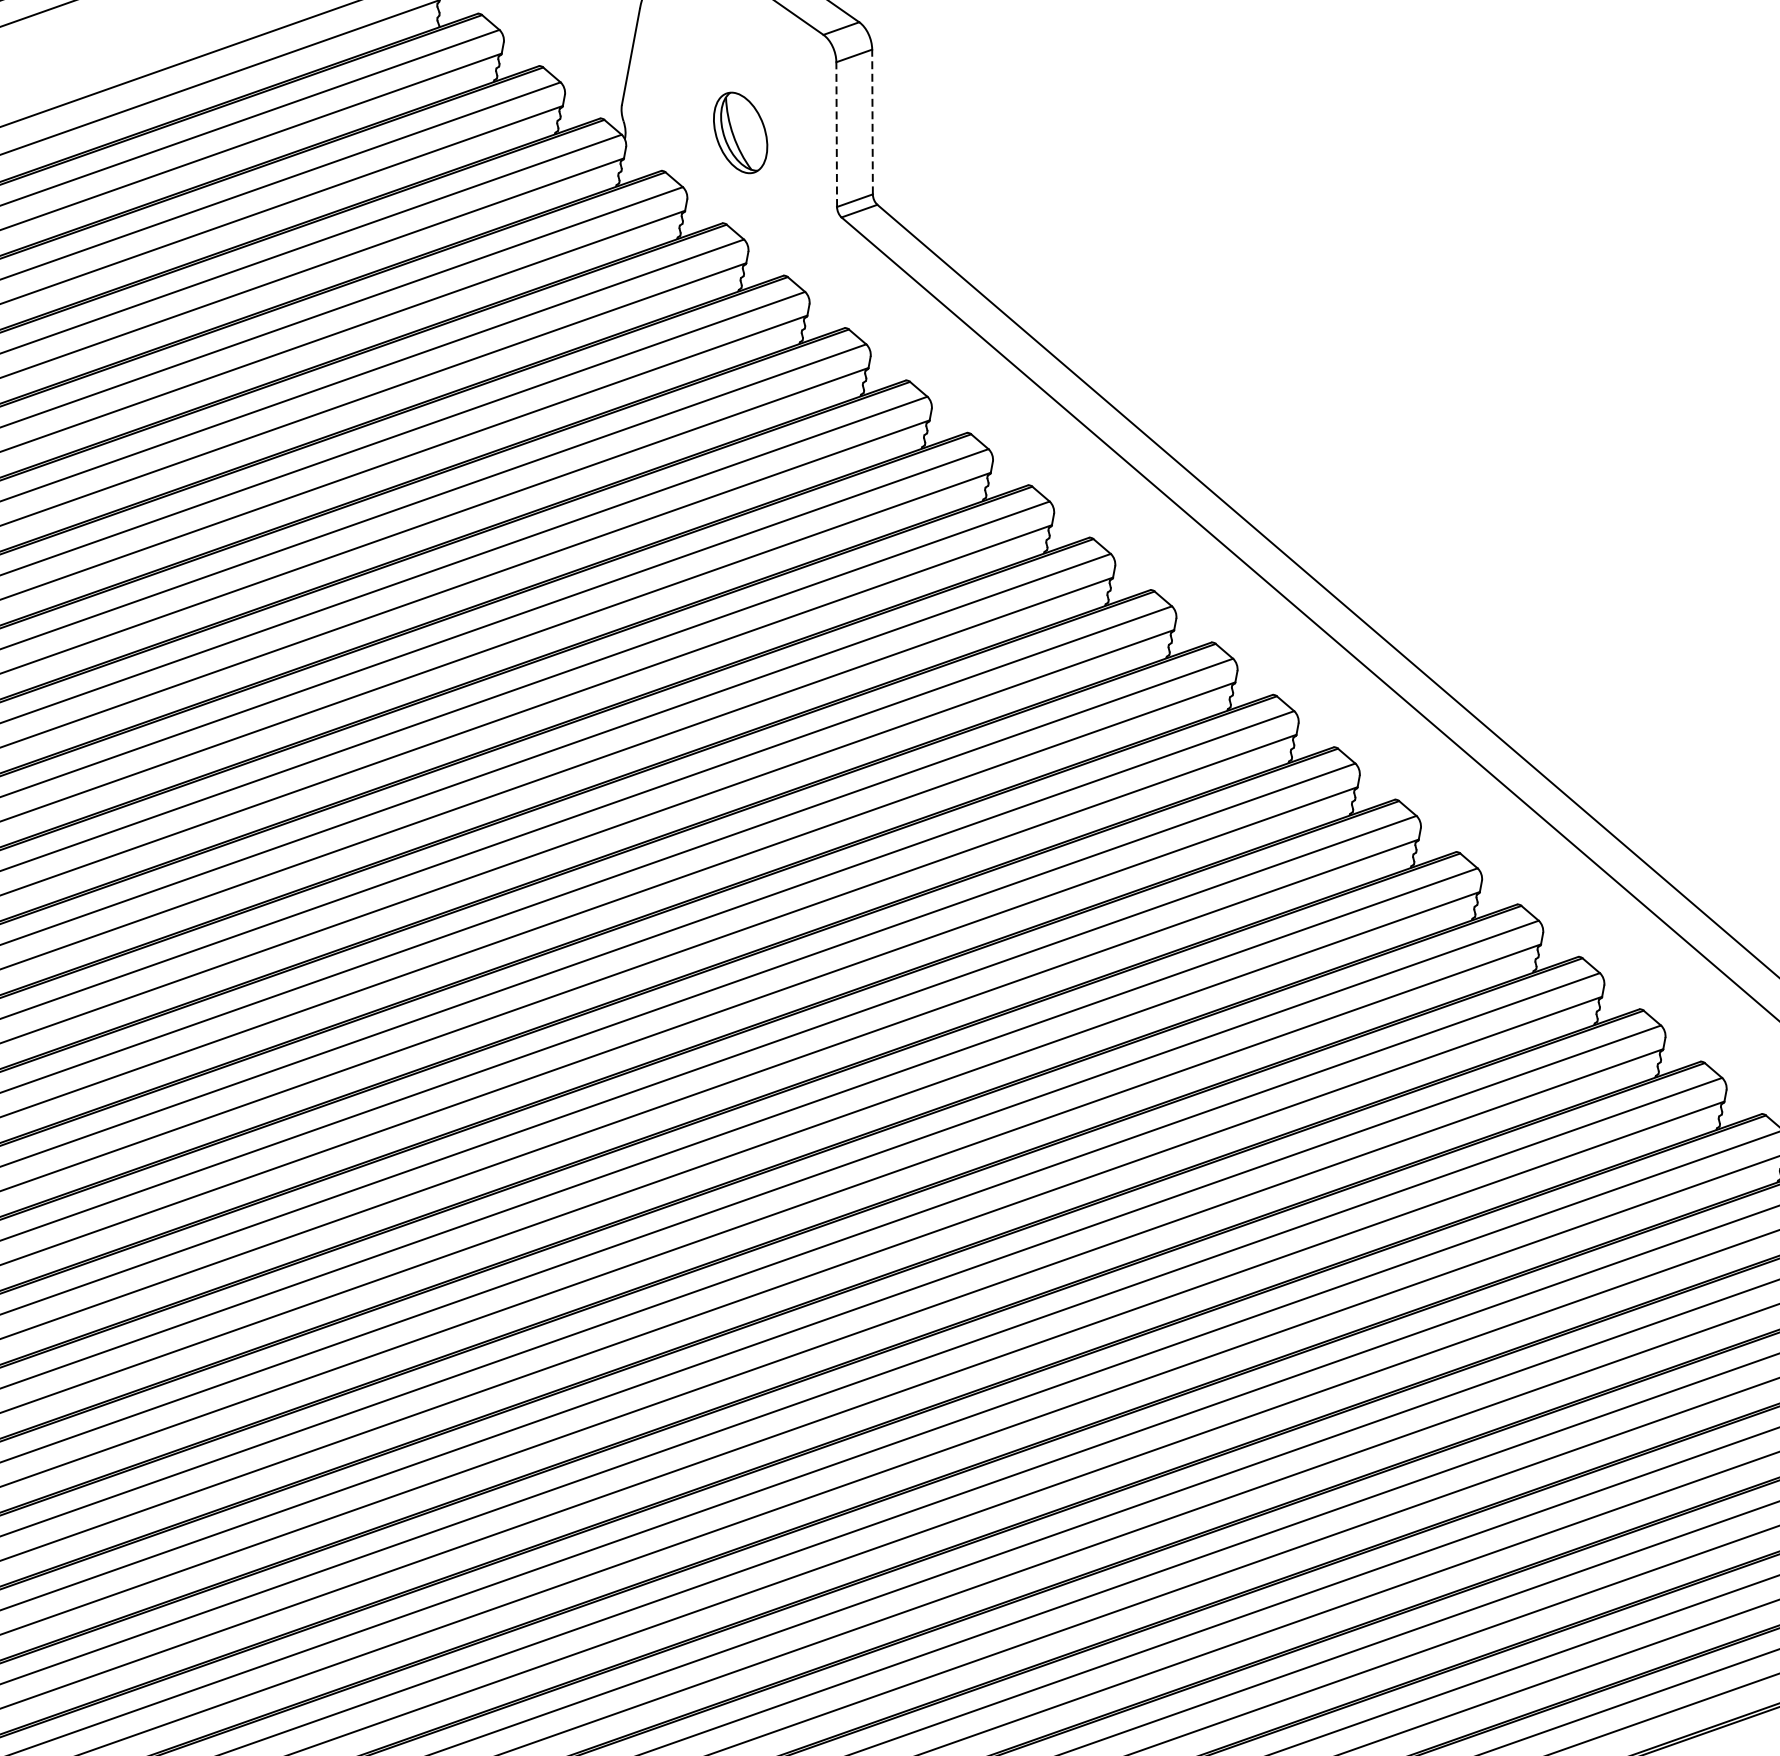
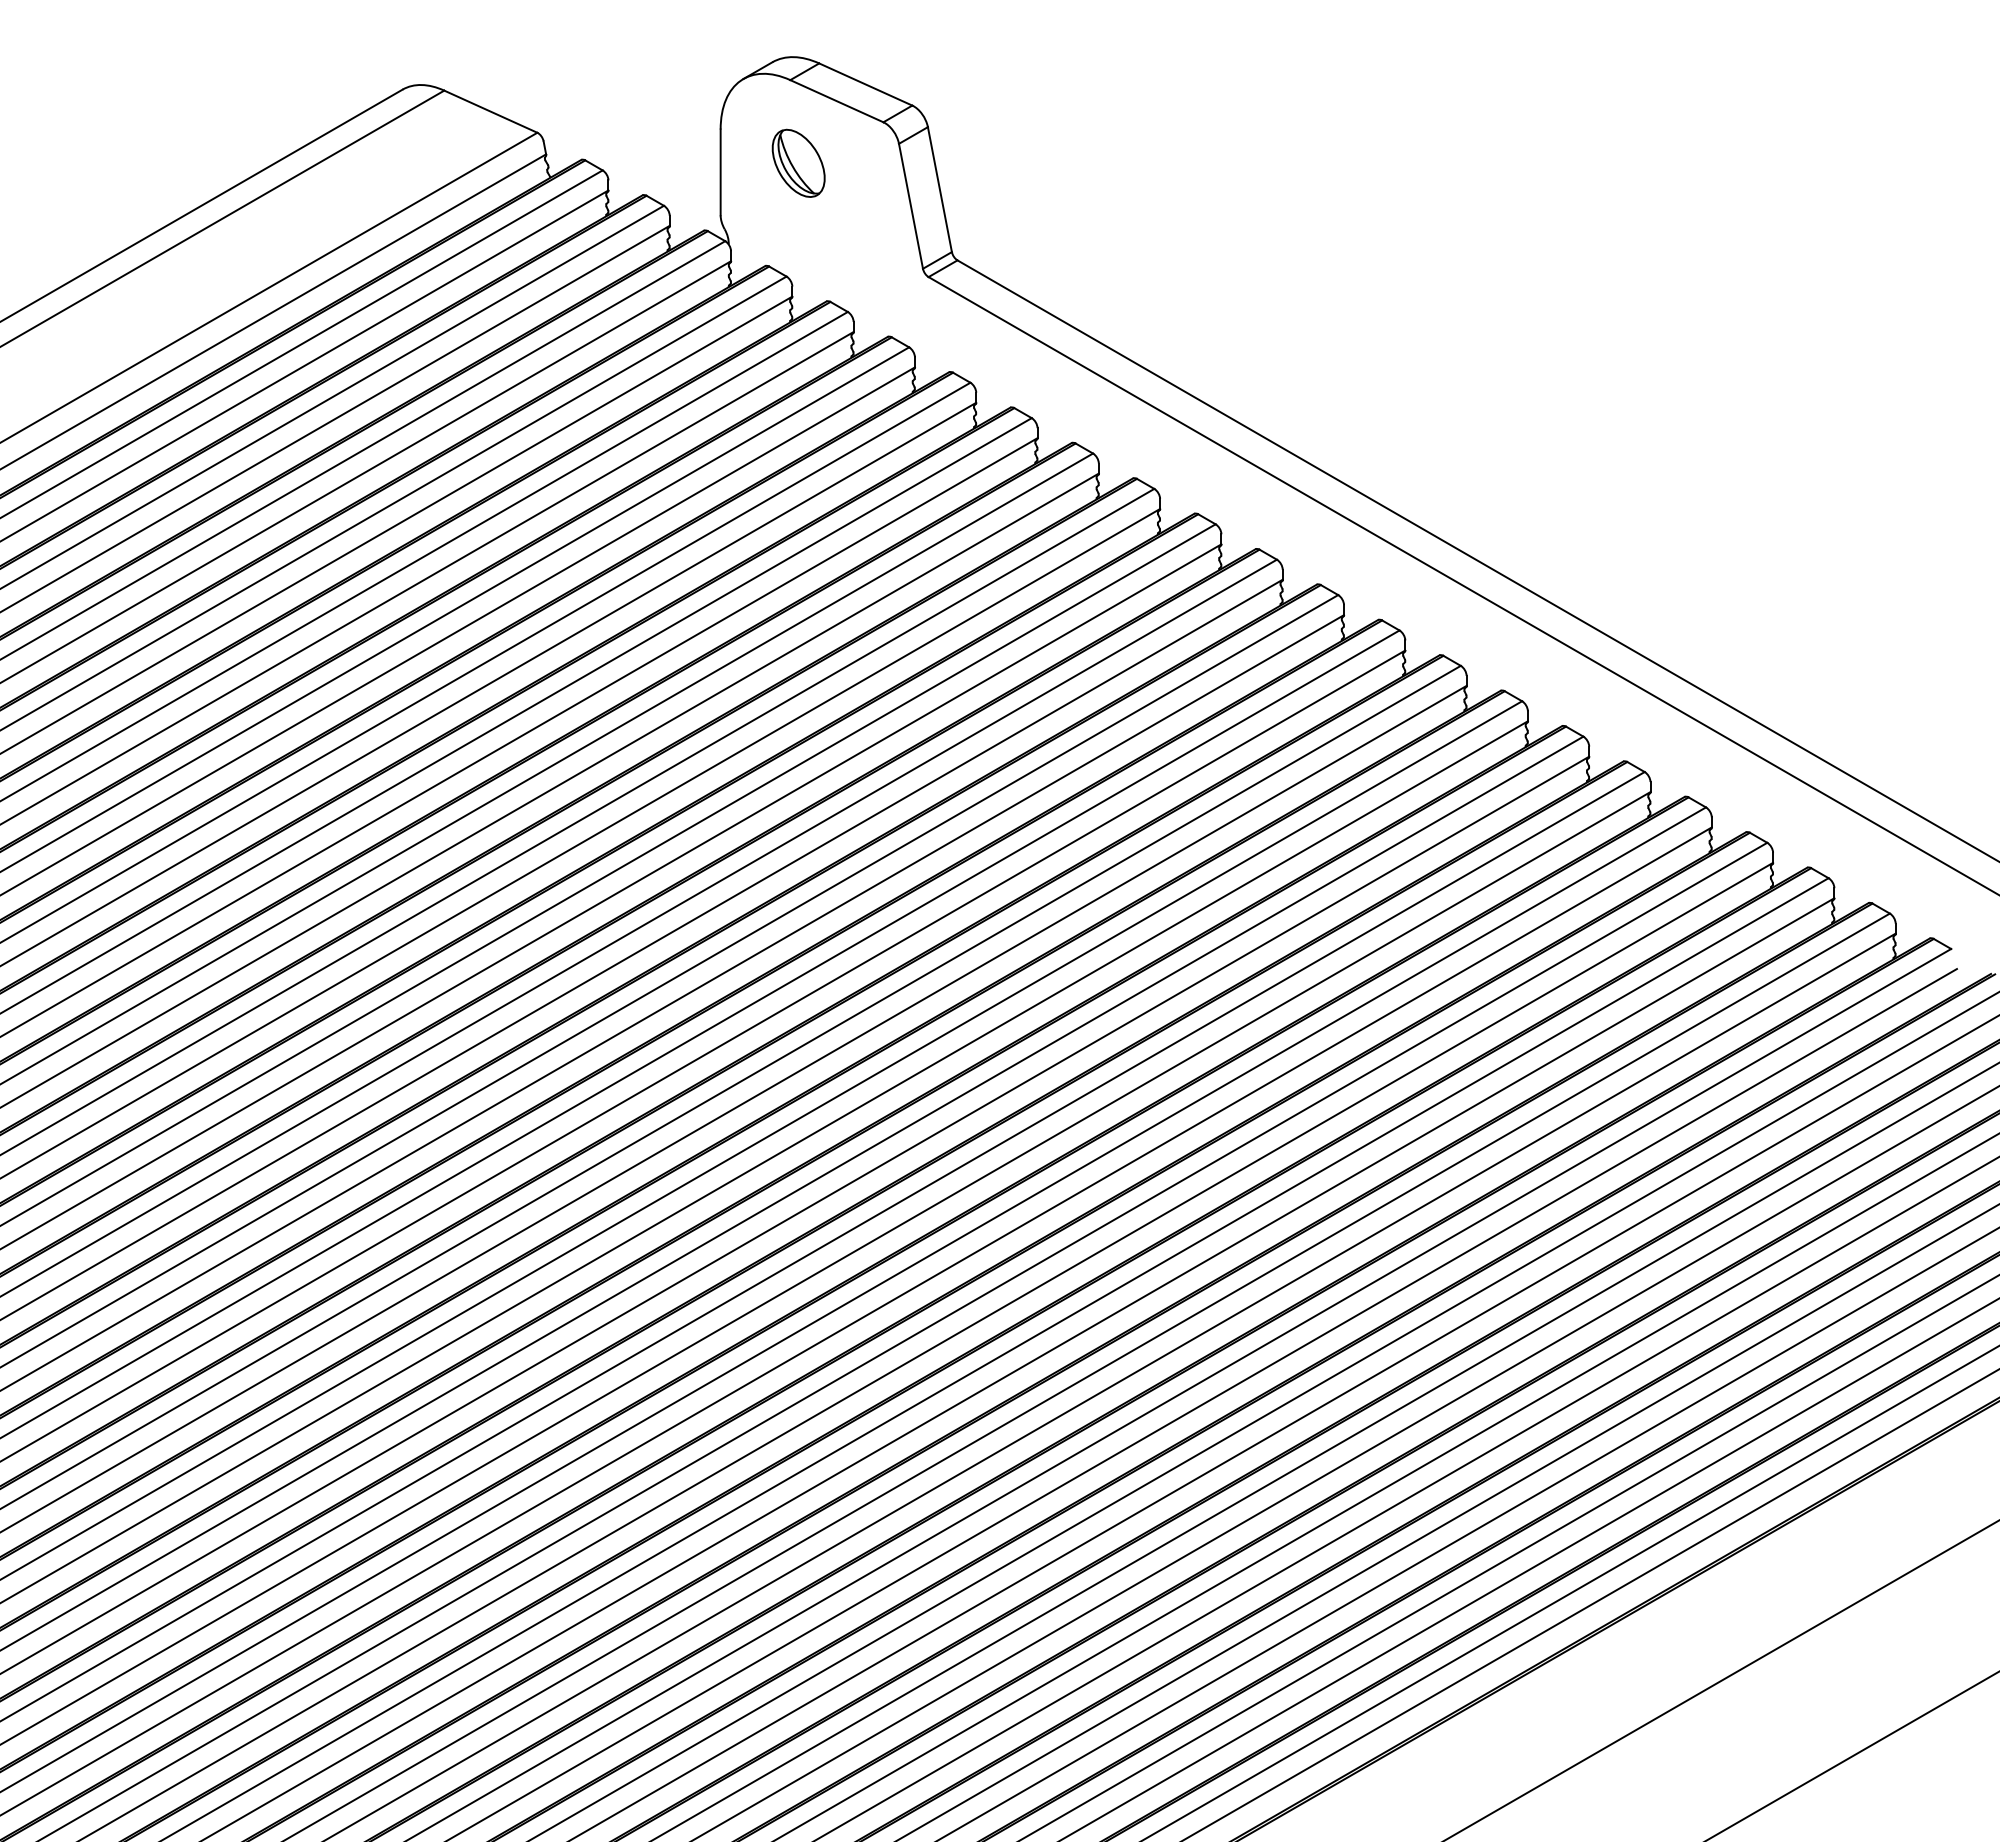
line: (872, 121) -> (939, 189), dashed -> solid
part: (740, 131) -> (798, 162), moved
line: (837, 134) -> (911, 206), dashed -> solid

